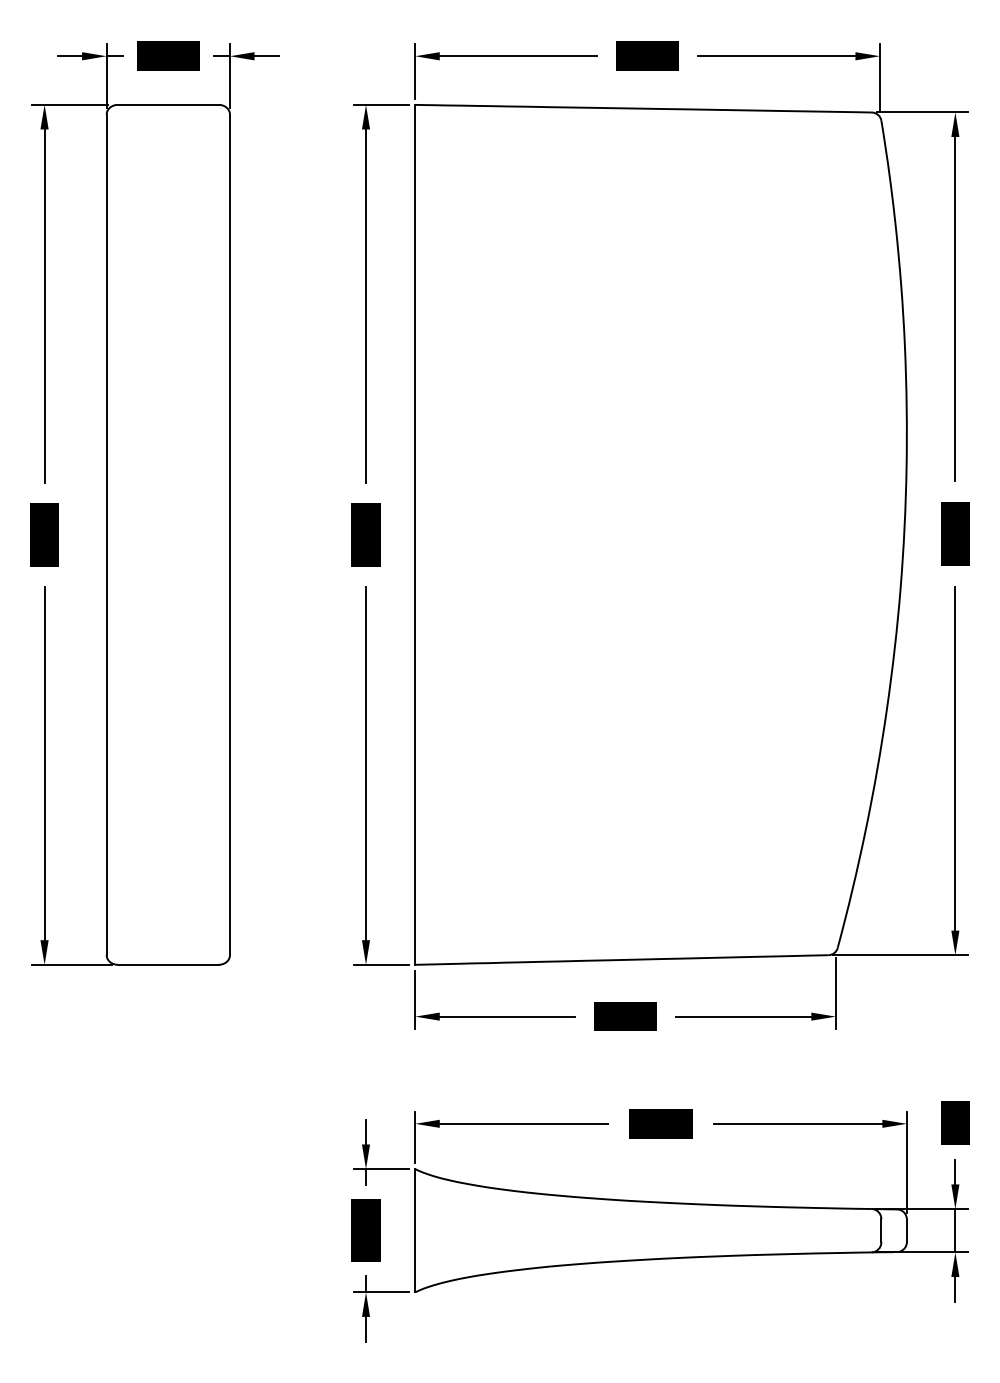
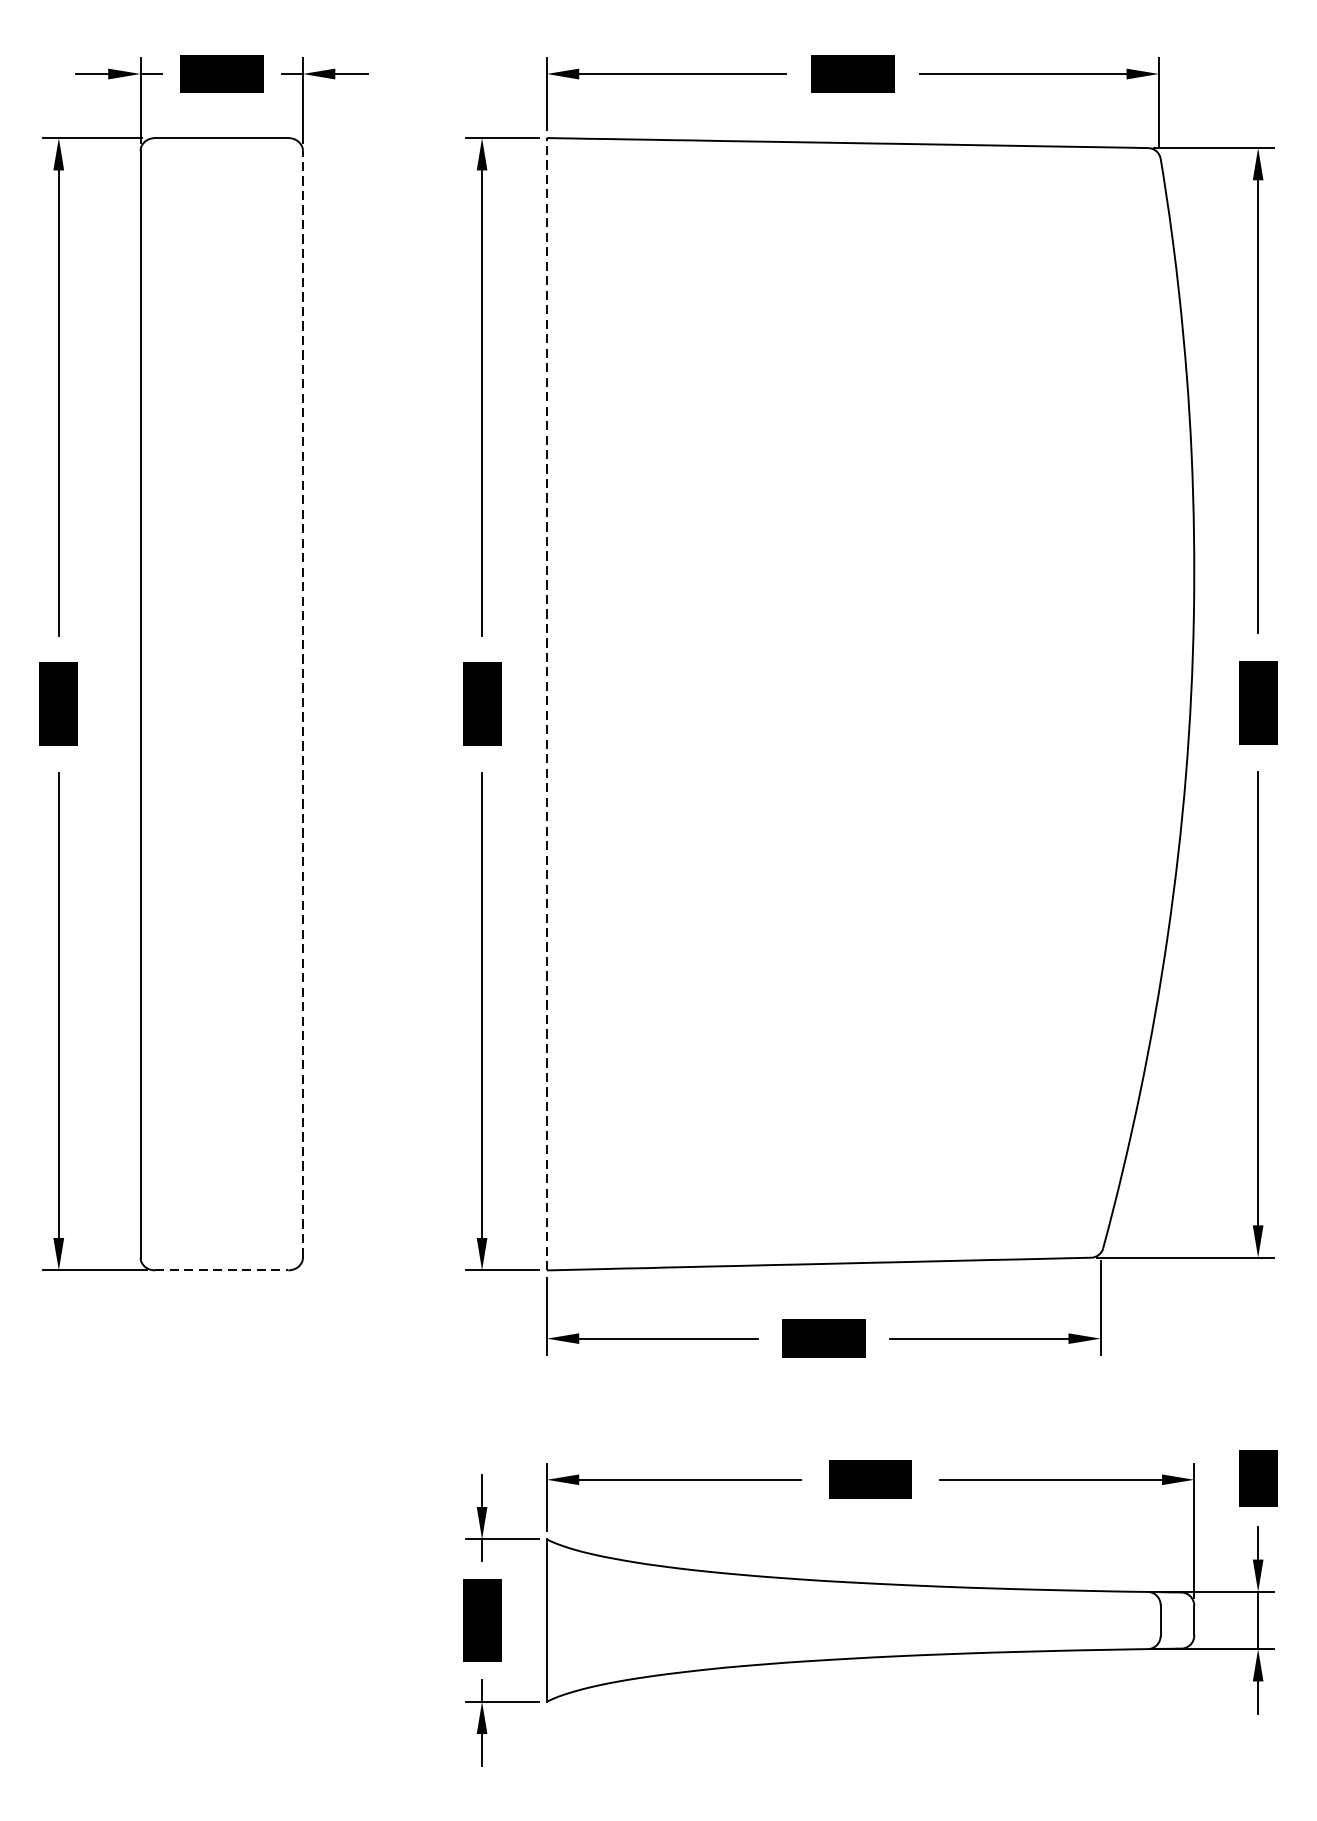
line: (229, 534) -> (302, 703), solid -> dashed
line: (415, 534) -> (547, 703), solid -> dashed
line: (168, 964) -> (221, 1269), solid -> dashed

